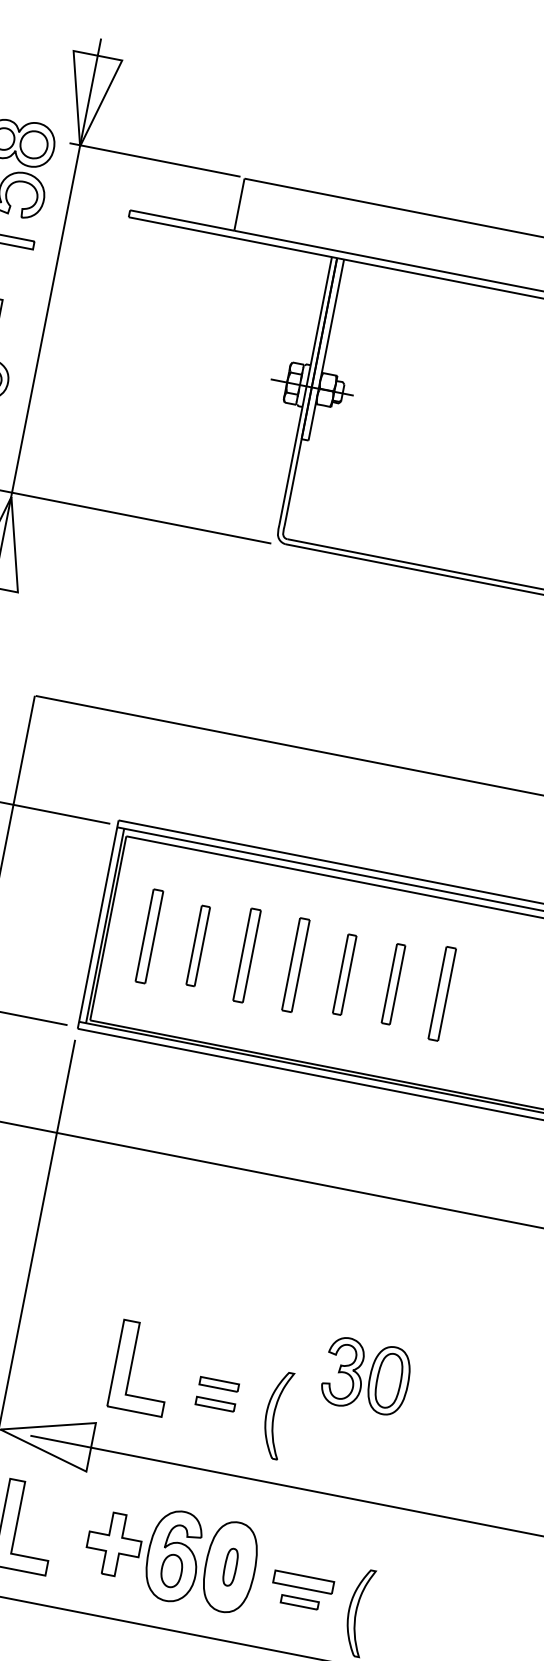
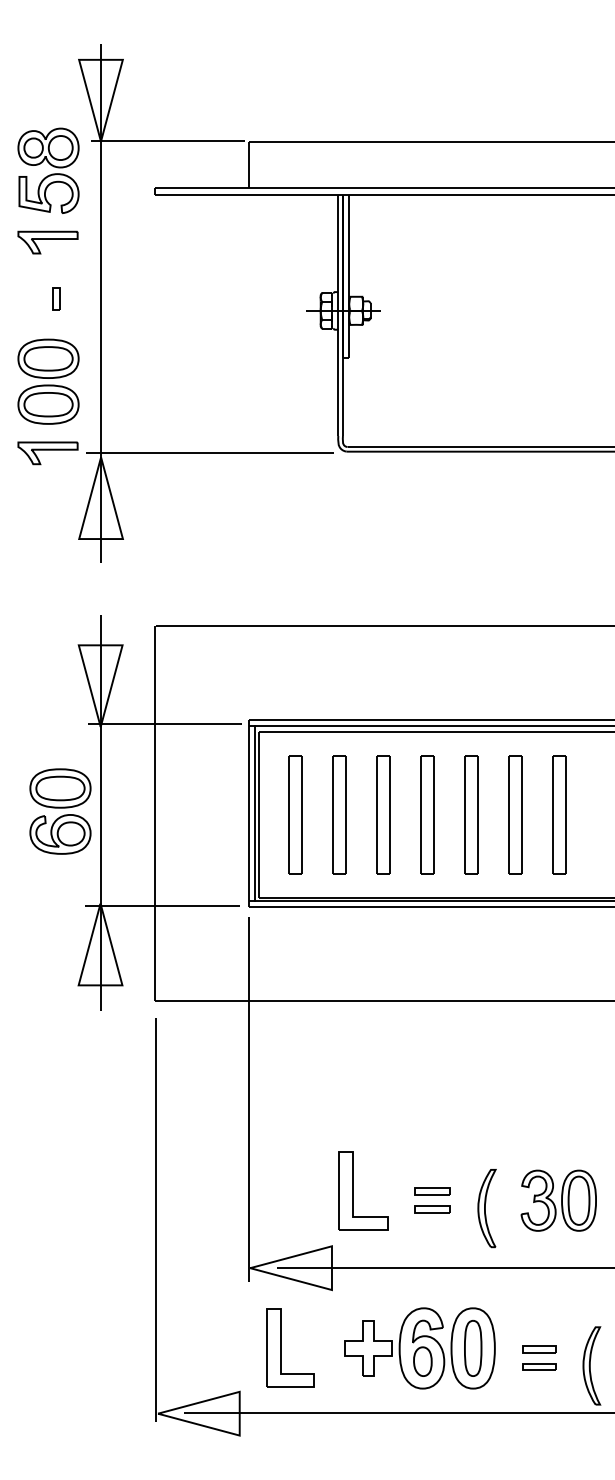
part: (149, 935) -> (295, 814), size x1.43
part: (198, 945) -> (339, 814), size x1.67
part: (247, 954) -> (383, 814), size x1.43
part: (296, 964) -> (427, 814), size x1.43
part: (344, 974) -> (471, 814), size x1.67
part: (393, 983) -> (515, 814), size x1.67
part: (442, 993) -> (559, 814), size x1.43
part: (366, 1376) -> (558, 1200), moved
part: (230, 1567) -> (473, 1348), size x1.67
part: (303, 1582) -> (539, 1349), size x0.62

